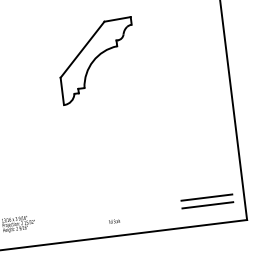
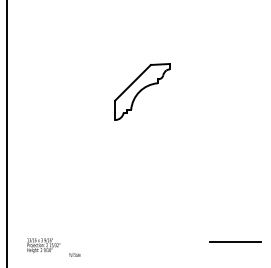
part: (97, 60) -> (142, 91), size x0.7
line: (207, 205) -> (235, 250), removed
text: (113, 221) -> (74, 254), moved

